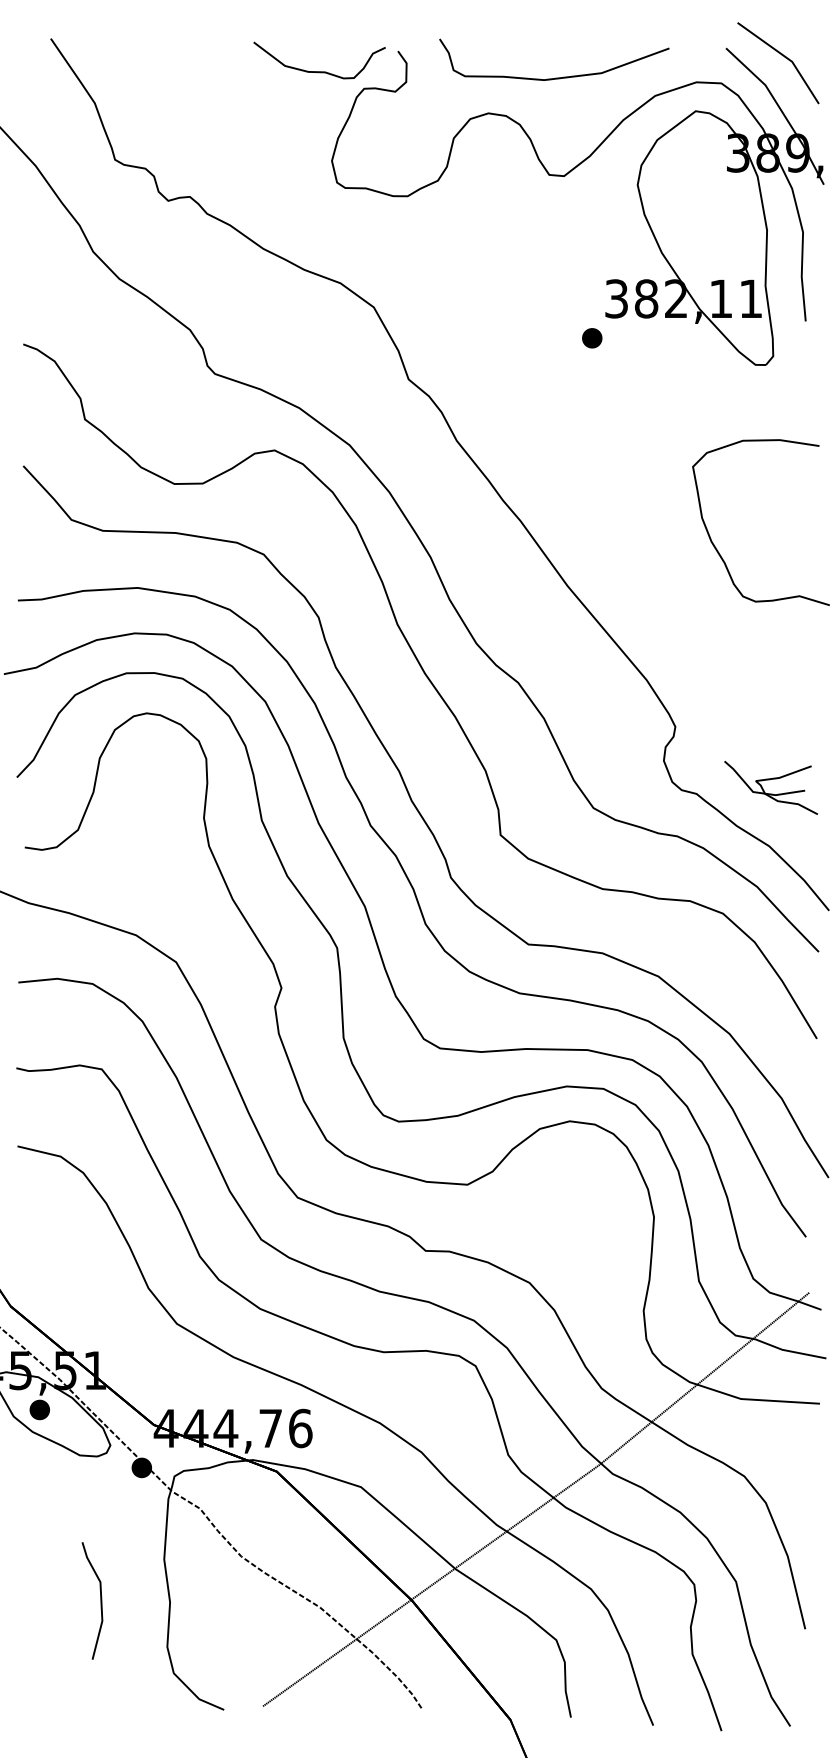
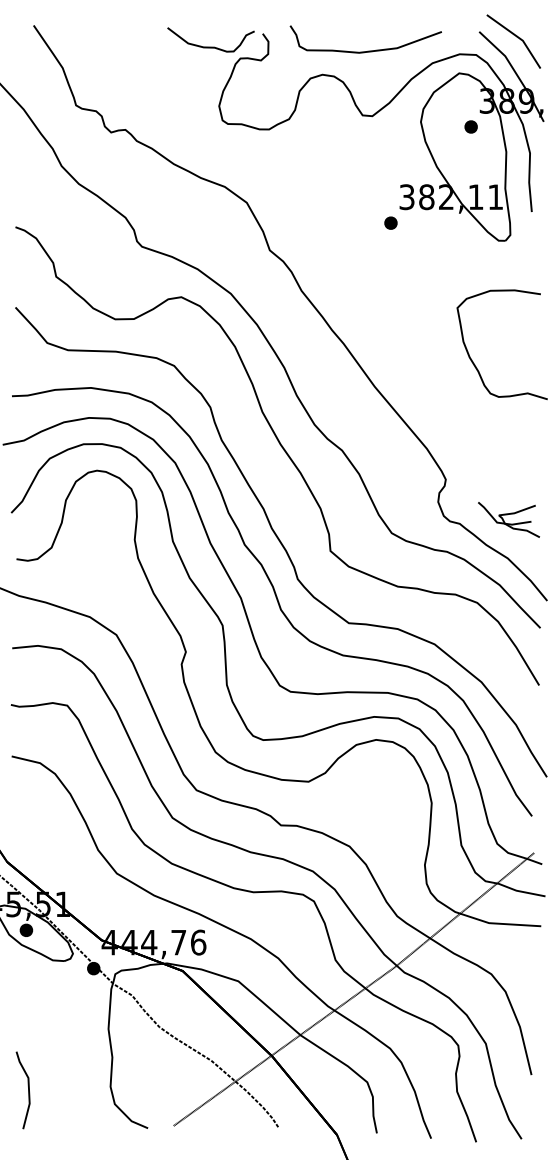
part: (712, 191) -> (470, 126), added
line: (100, 1601) -> (28, 1090), moved

